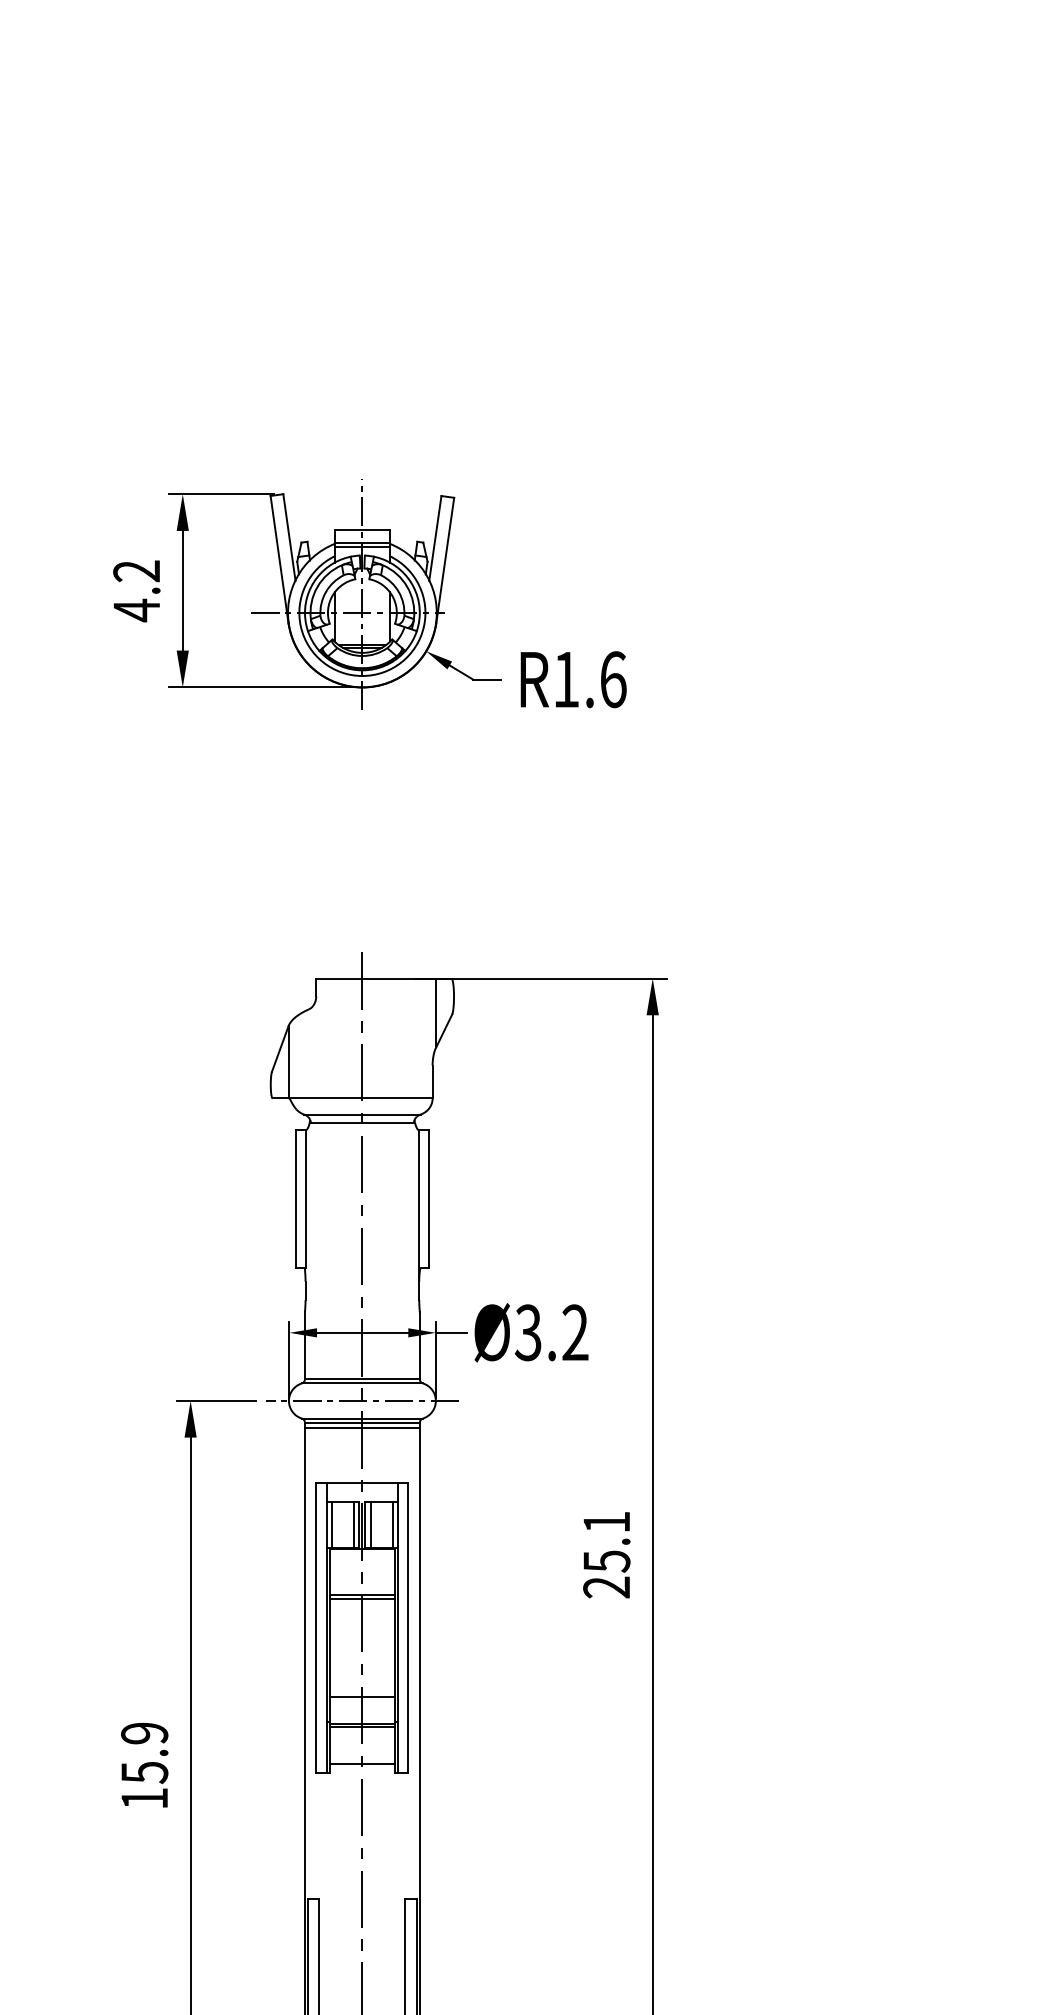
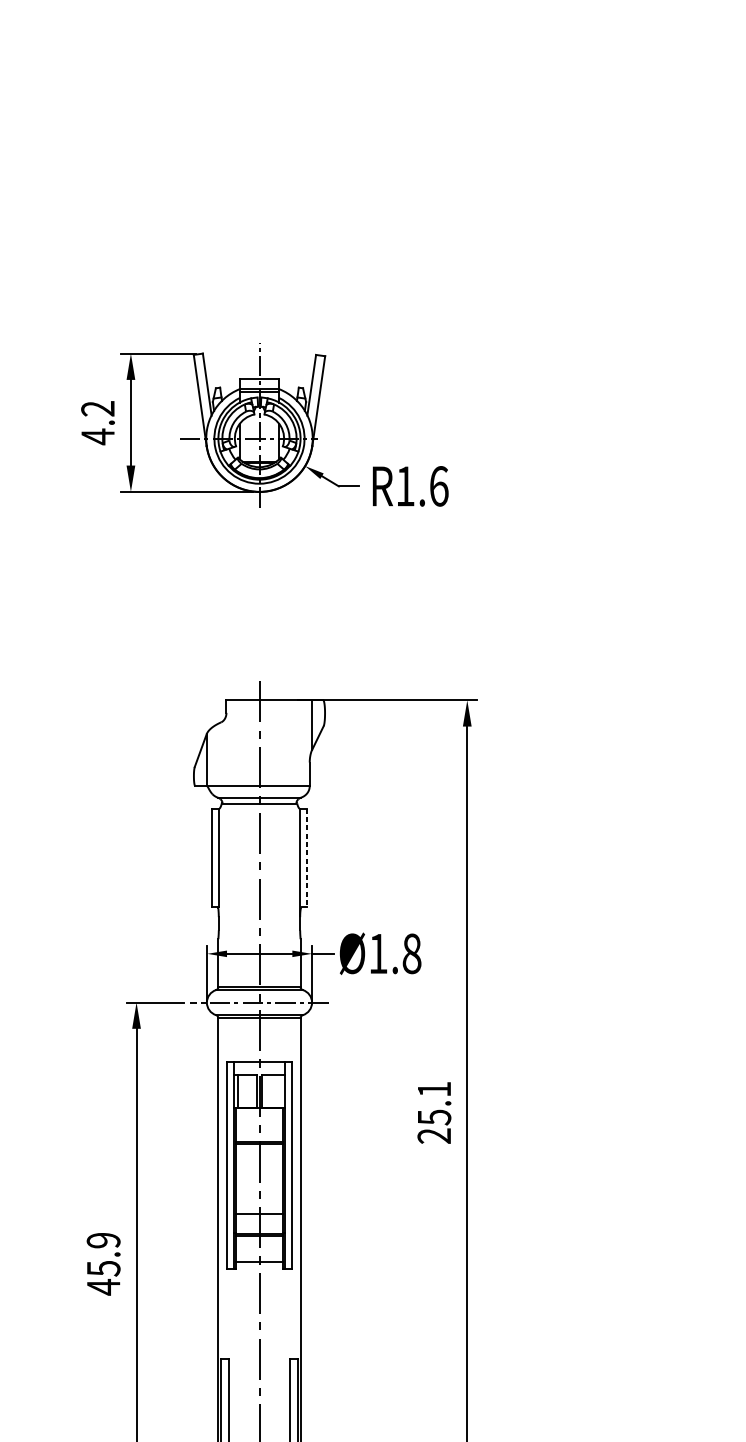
line: (428, 1198) -> (306, 857), solid -> dashed
text: (551, 1332) -> (394, 953), Ø3.2 -> Ø1.8
line: (362, 1428) -> (259, 1022), removed
line: (353, 1524) -> (253, 1091), removed
line: (371, 1524) -> (266, 1091), removed
line: (392, 1524) -> (281, 1091), removed
text: (144, 1798) -> (103, 1287), 15.9 -> 45.9

